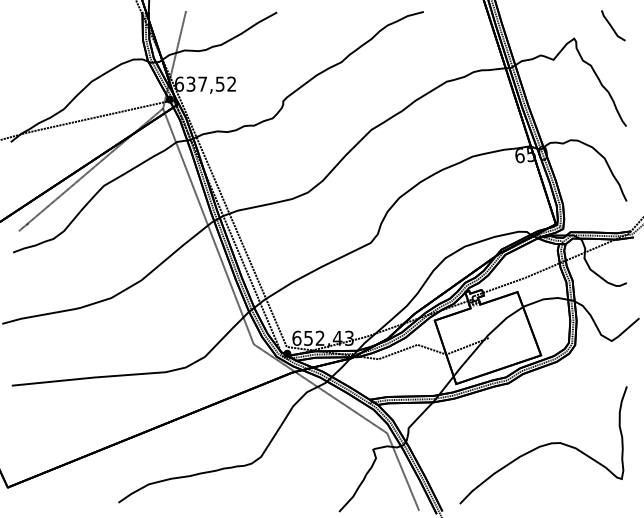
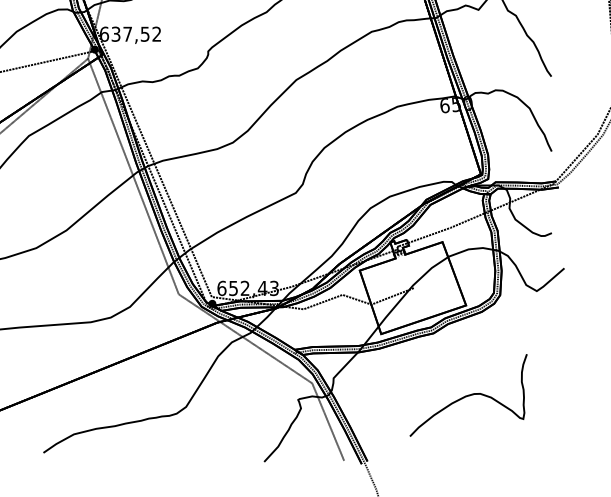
part: (543, 445) -> (468, 395), size x0.7

